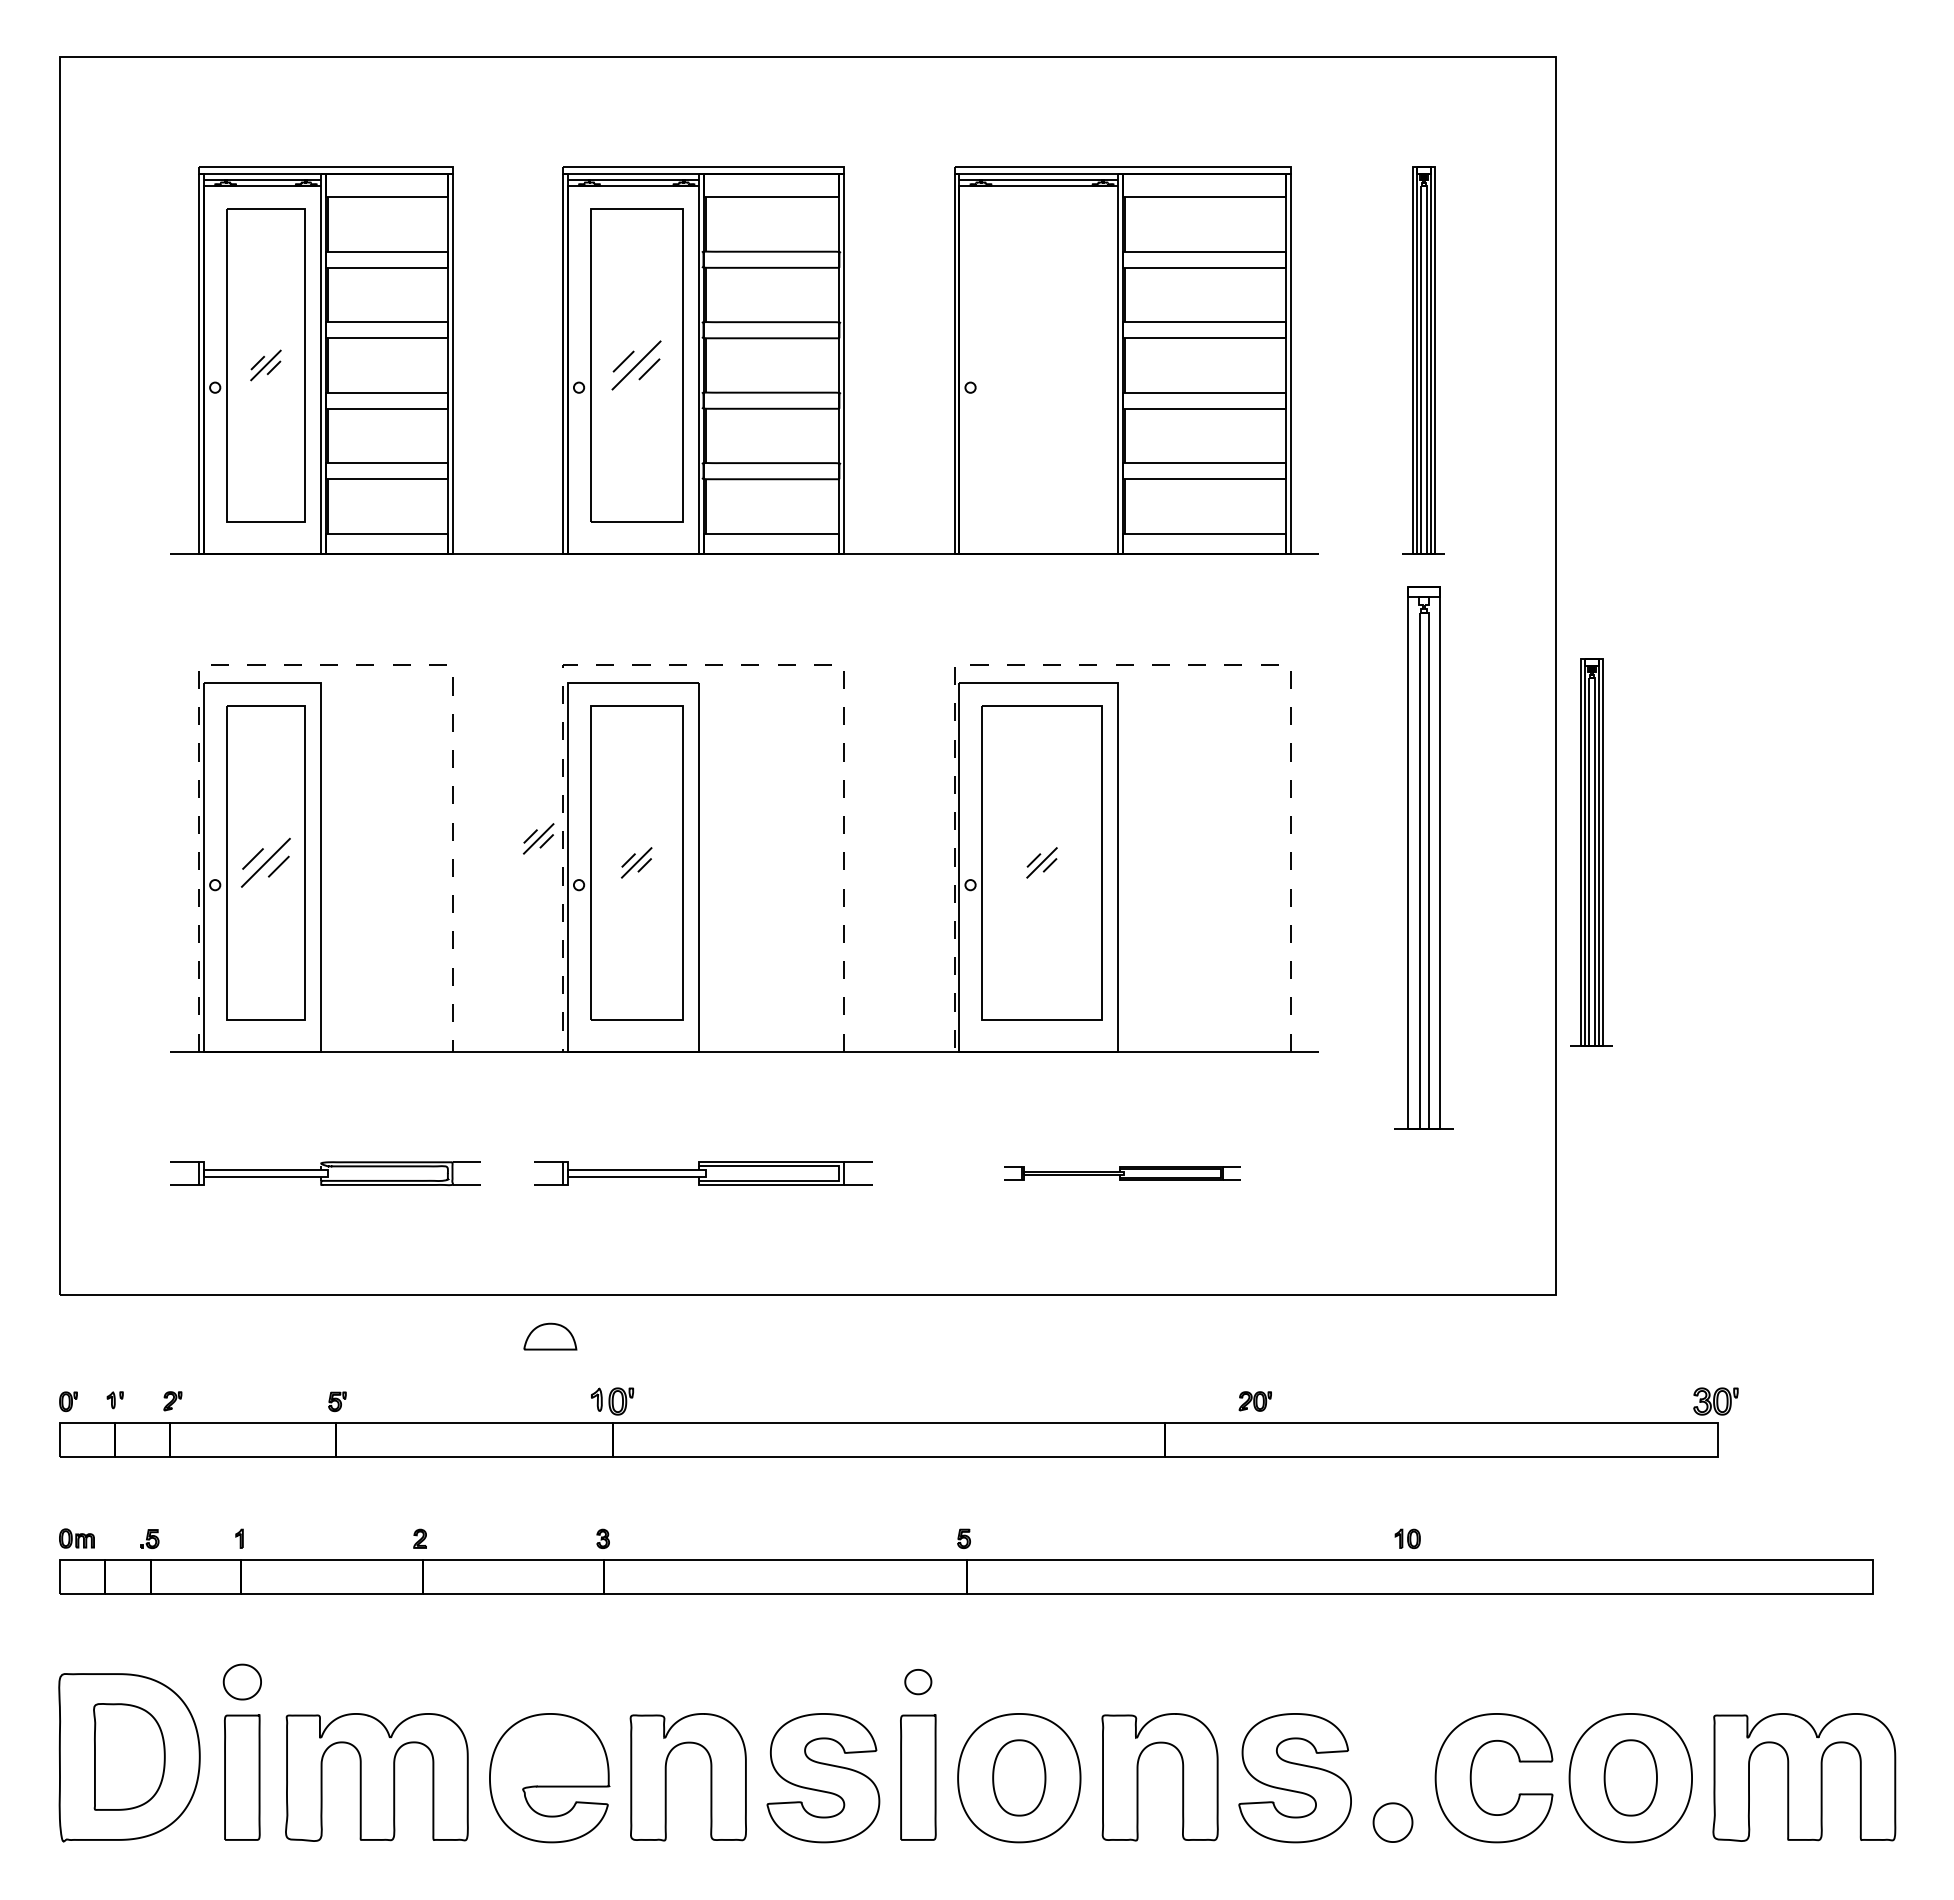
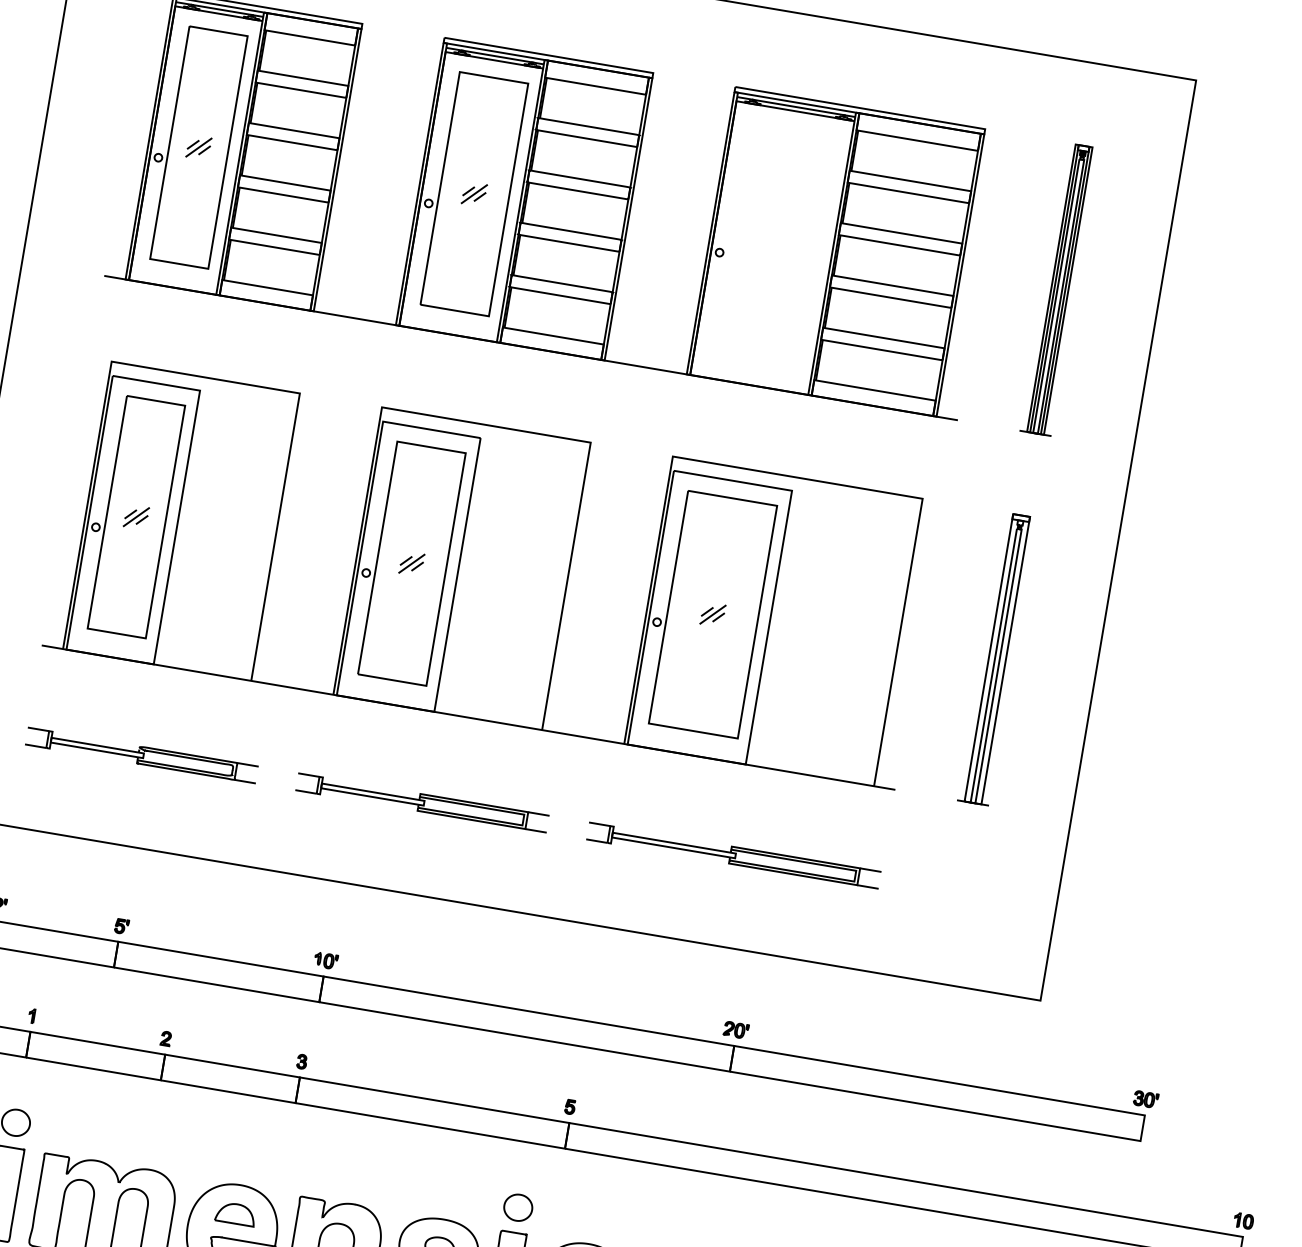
part: (636, 365) -> (474, 194), size x0.62
line: (325, 664) -> (205, 377), dashed -> solid
line: (703, 664) -> (486, 424), dashed -> solid
line: (1122, 664) -> (797, 477), dashed -> solid
part: (538, 838) -> (341, 533), removed
part: (1591, 852) -> (1122, 675), removed
part: (1423, 858) -> (996, 659), size x0.71
part: (265, 862) -> (136, 516), size x0.62
part: (1122, 1173) -> (733, 855), size x1.67
part: (550, 1336) -> (236, 1213), moved
part: (611, 1401) -> (325, 960), size x0.71
part: (1254, 1401) -> (735, 1030), moved
part: (1715, 1401) -> (1145, 1099), size x0.71
part: (1407, 1538) -> (1243, 1220), moved
part: (917, 1681) -> (517, 1207), size x1.43

